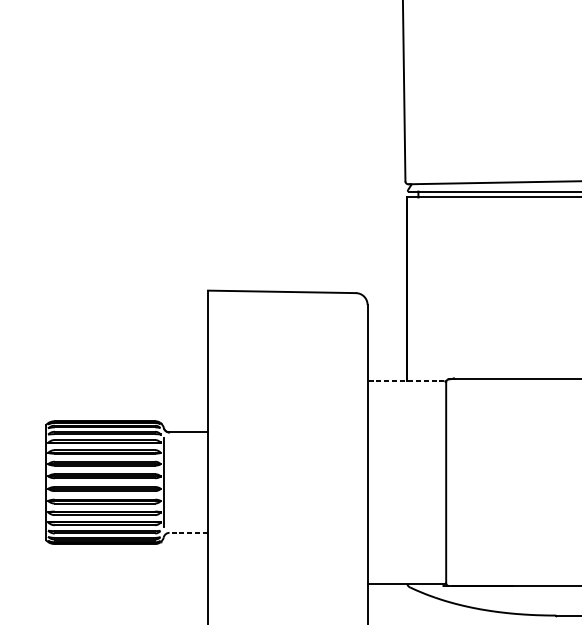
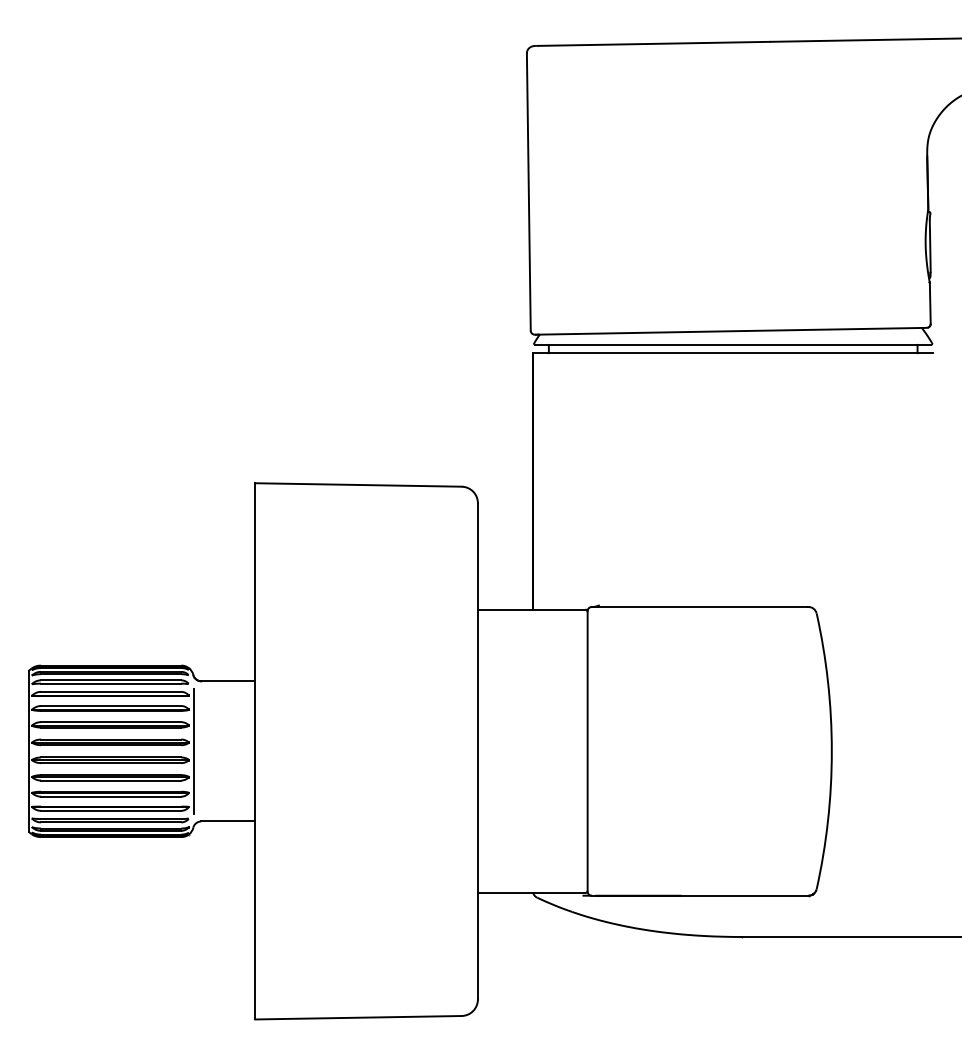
line: (405, 381) -> (531, 609), dashed -> solid
line: (188, 532) -> (227, 821), dashed -> solid

